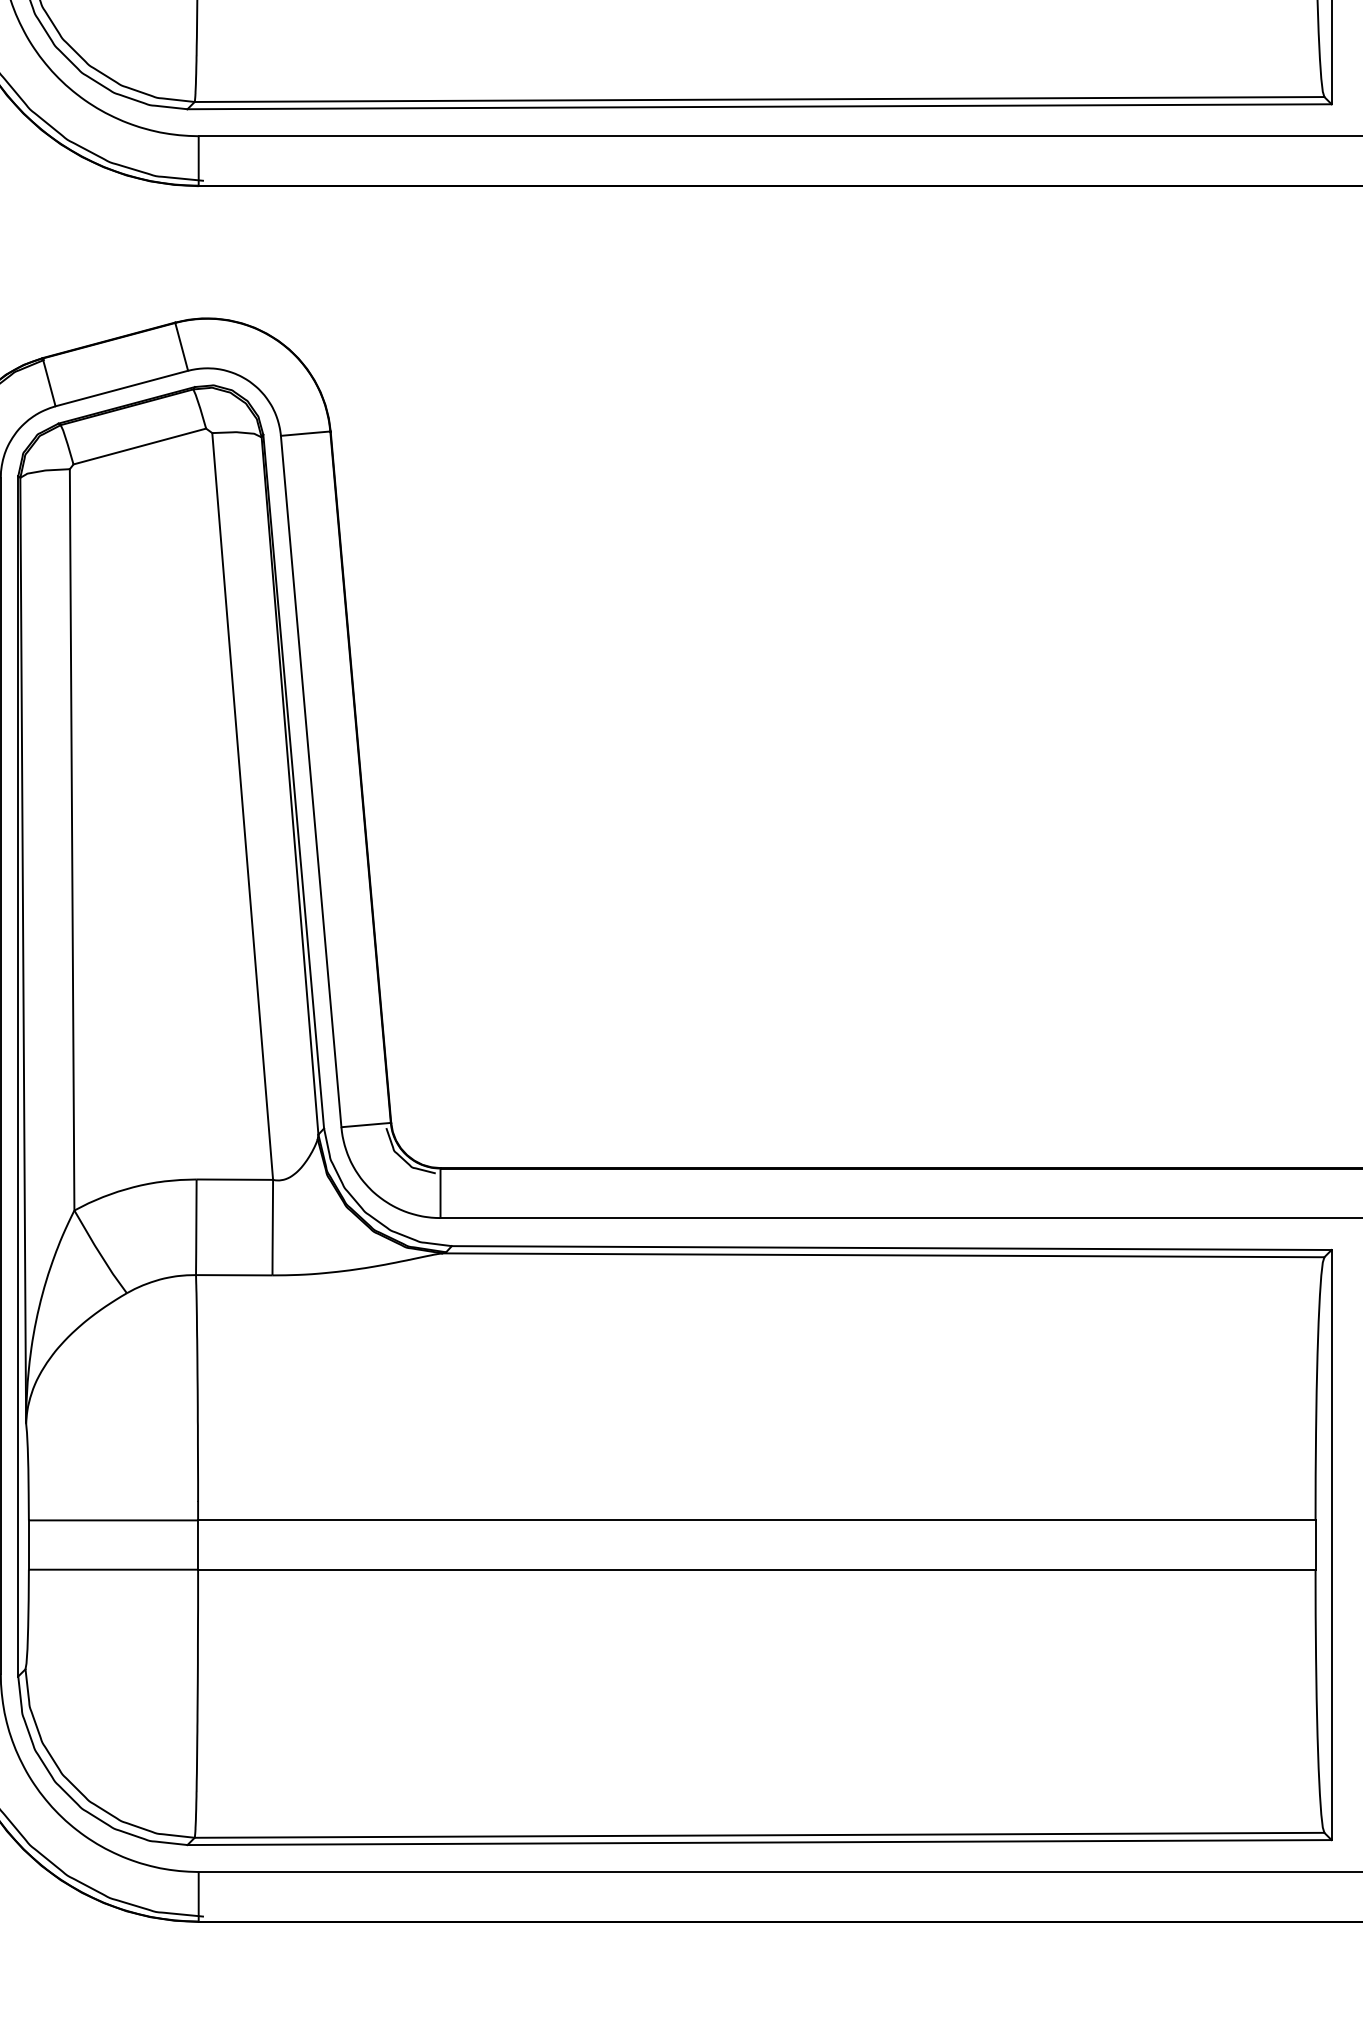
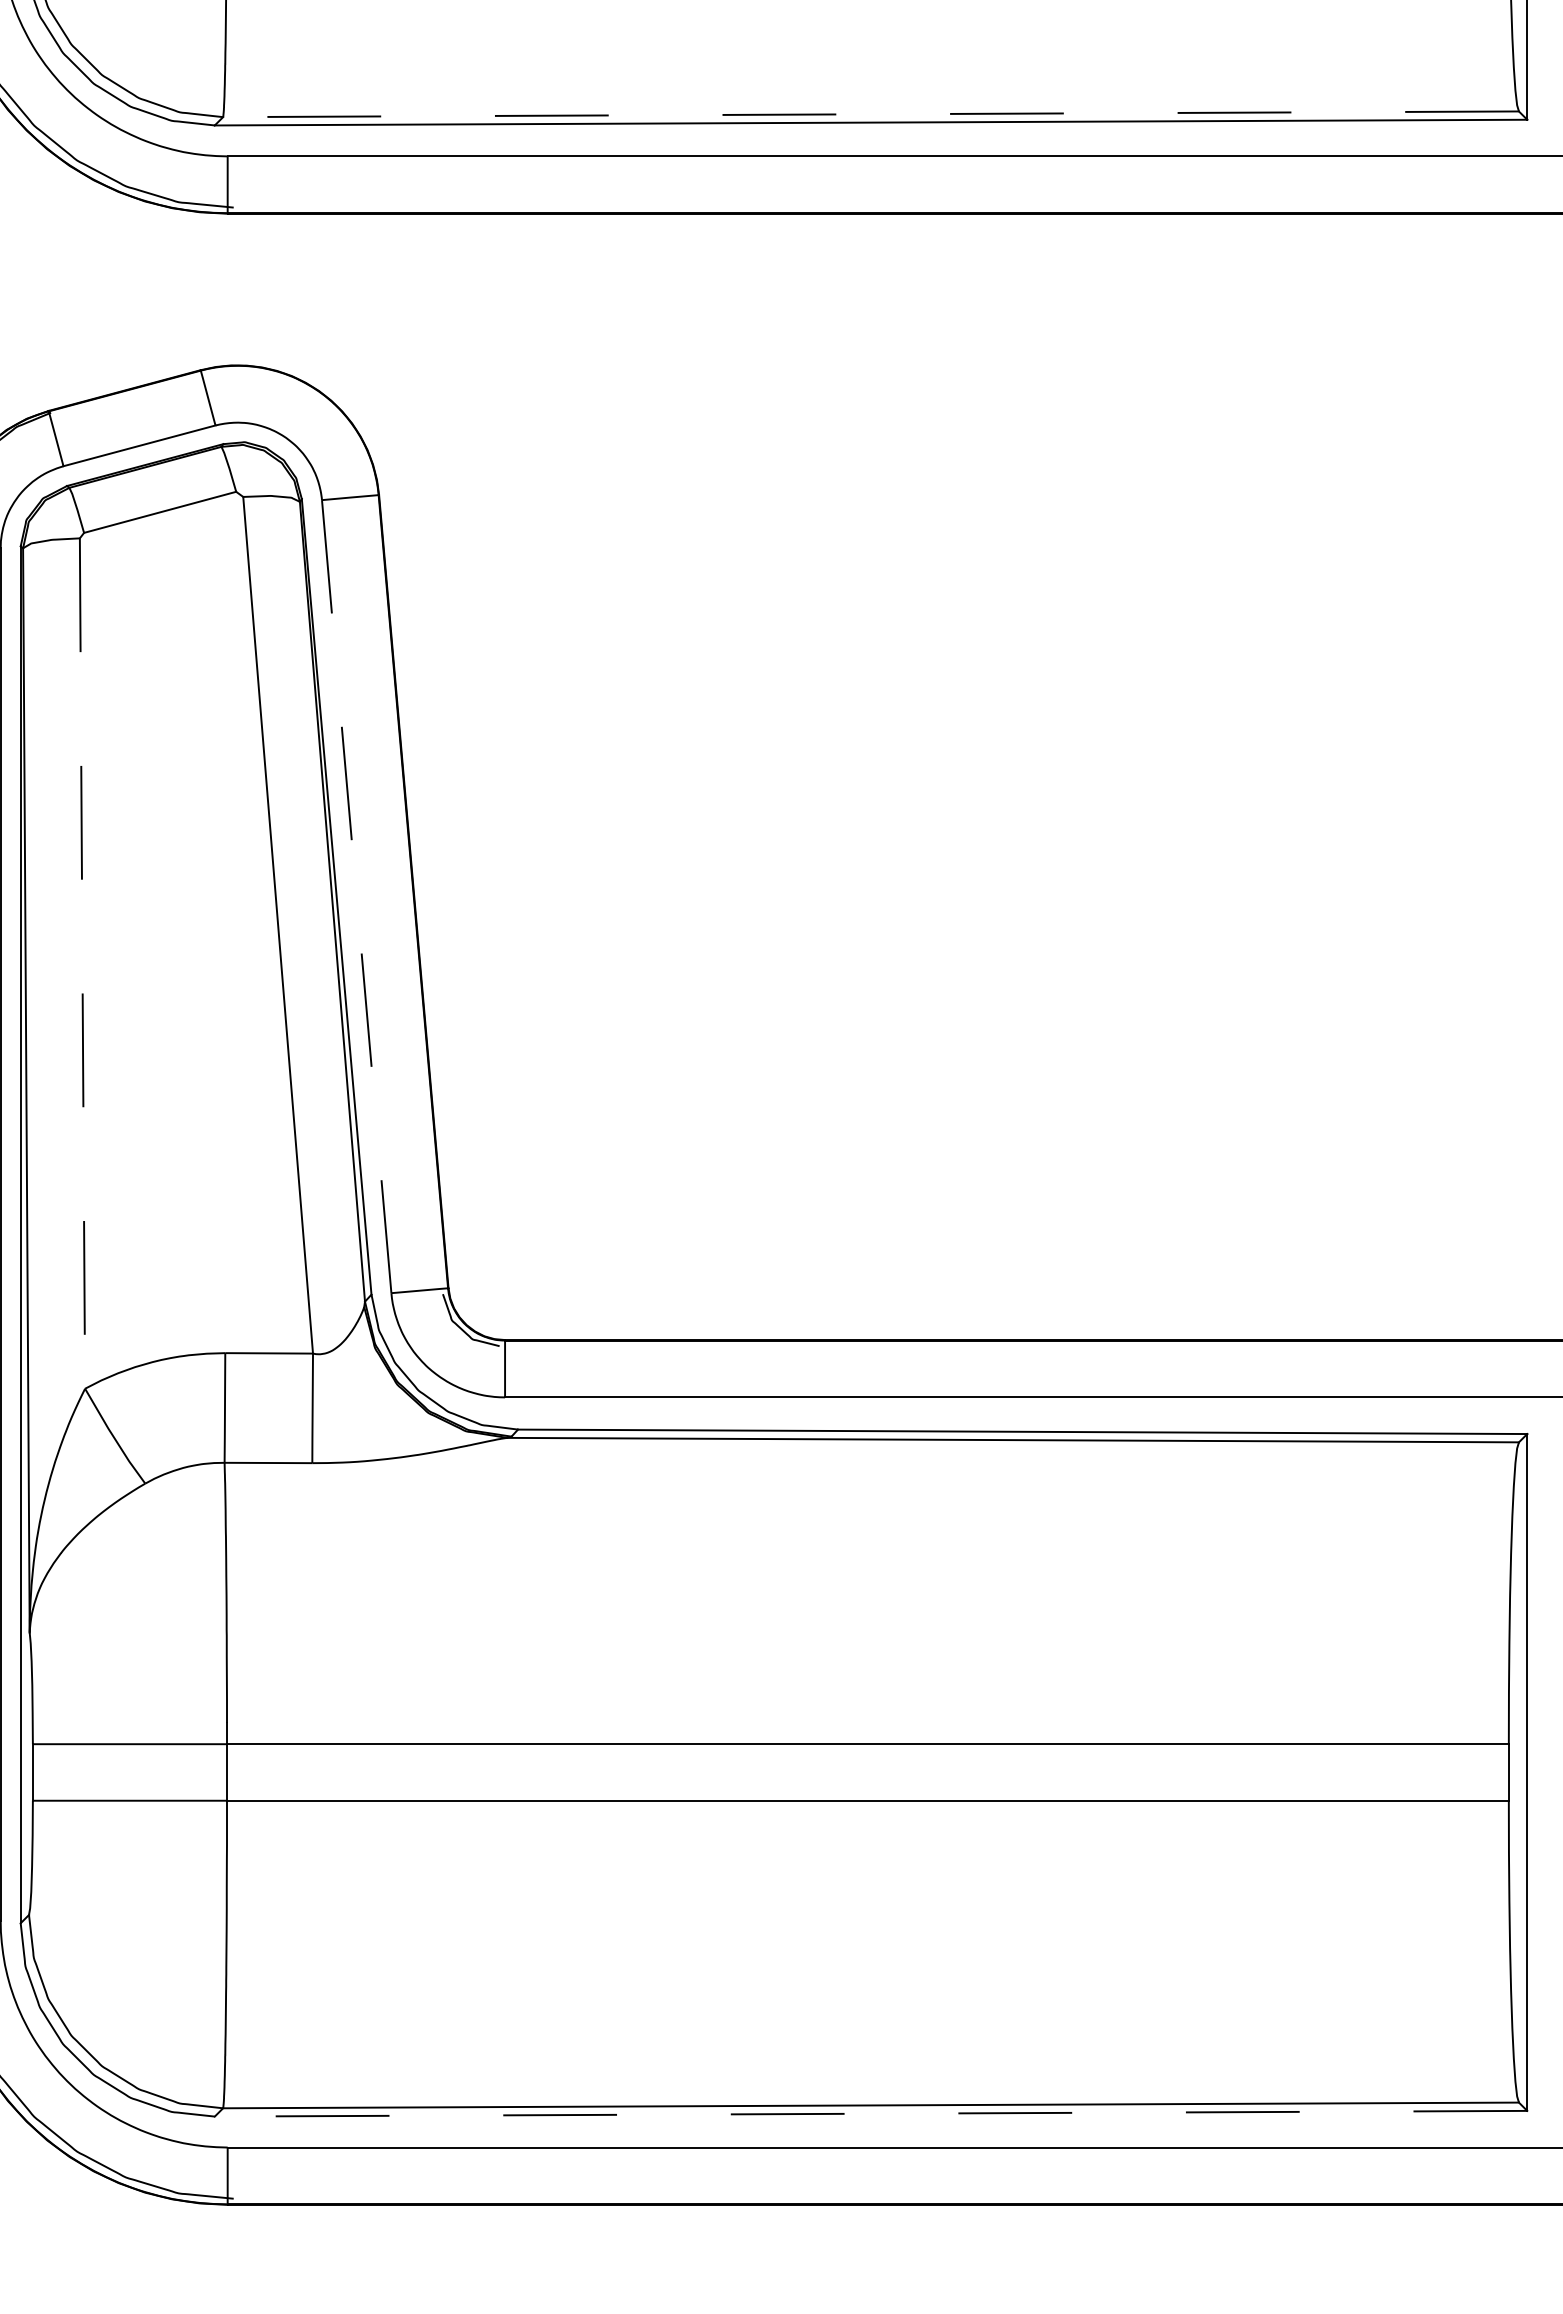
line: (759, 99) -> (870, 114), solid -> dashed
line: (311, 781) -> (357, 896), solid -> dashed
line: (72, 839) -> (82, 963), solid -> dashed
line: (759, 1842) -> (870, 2113), solid -> dashed

